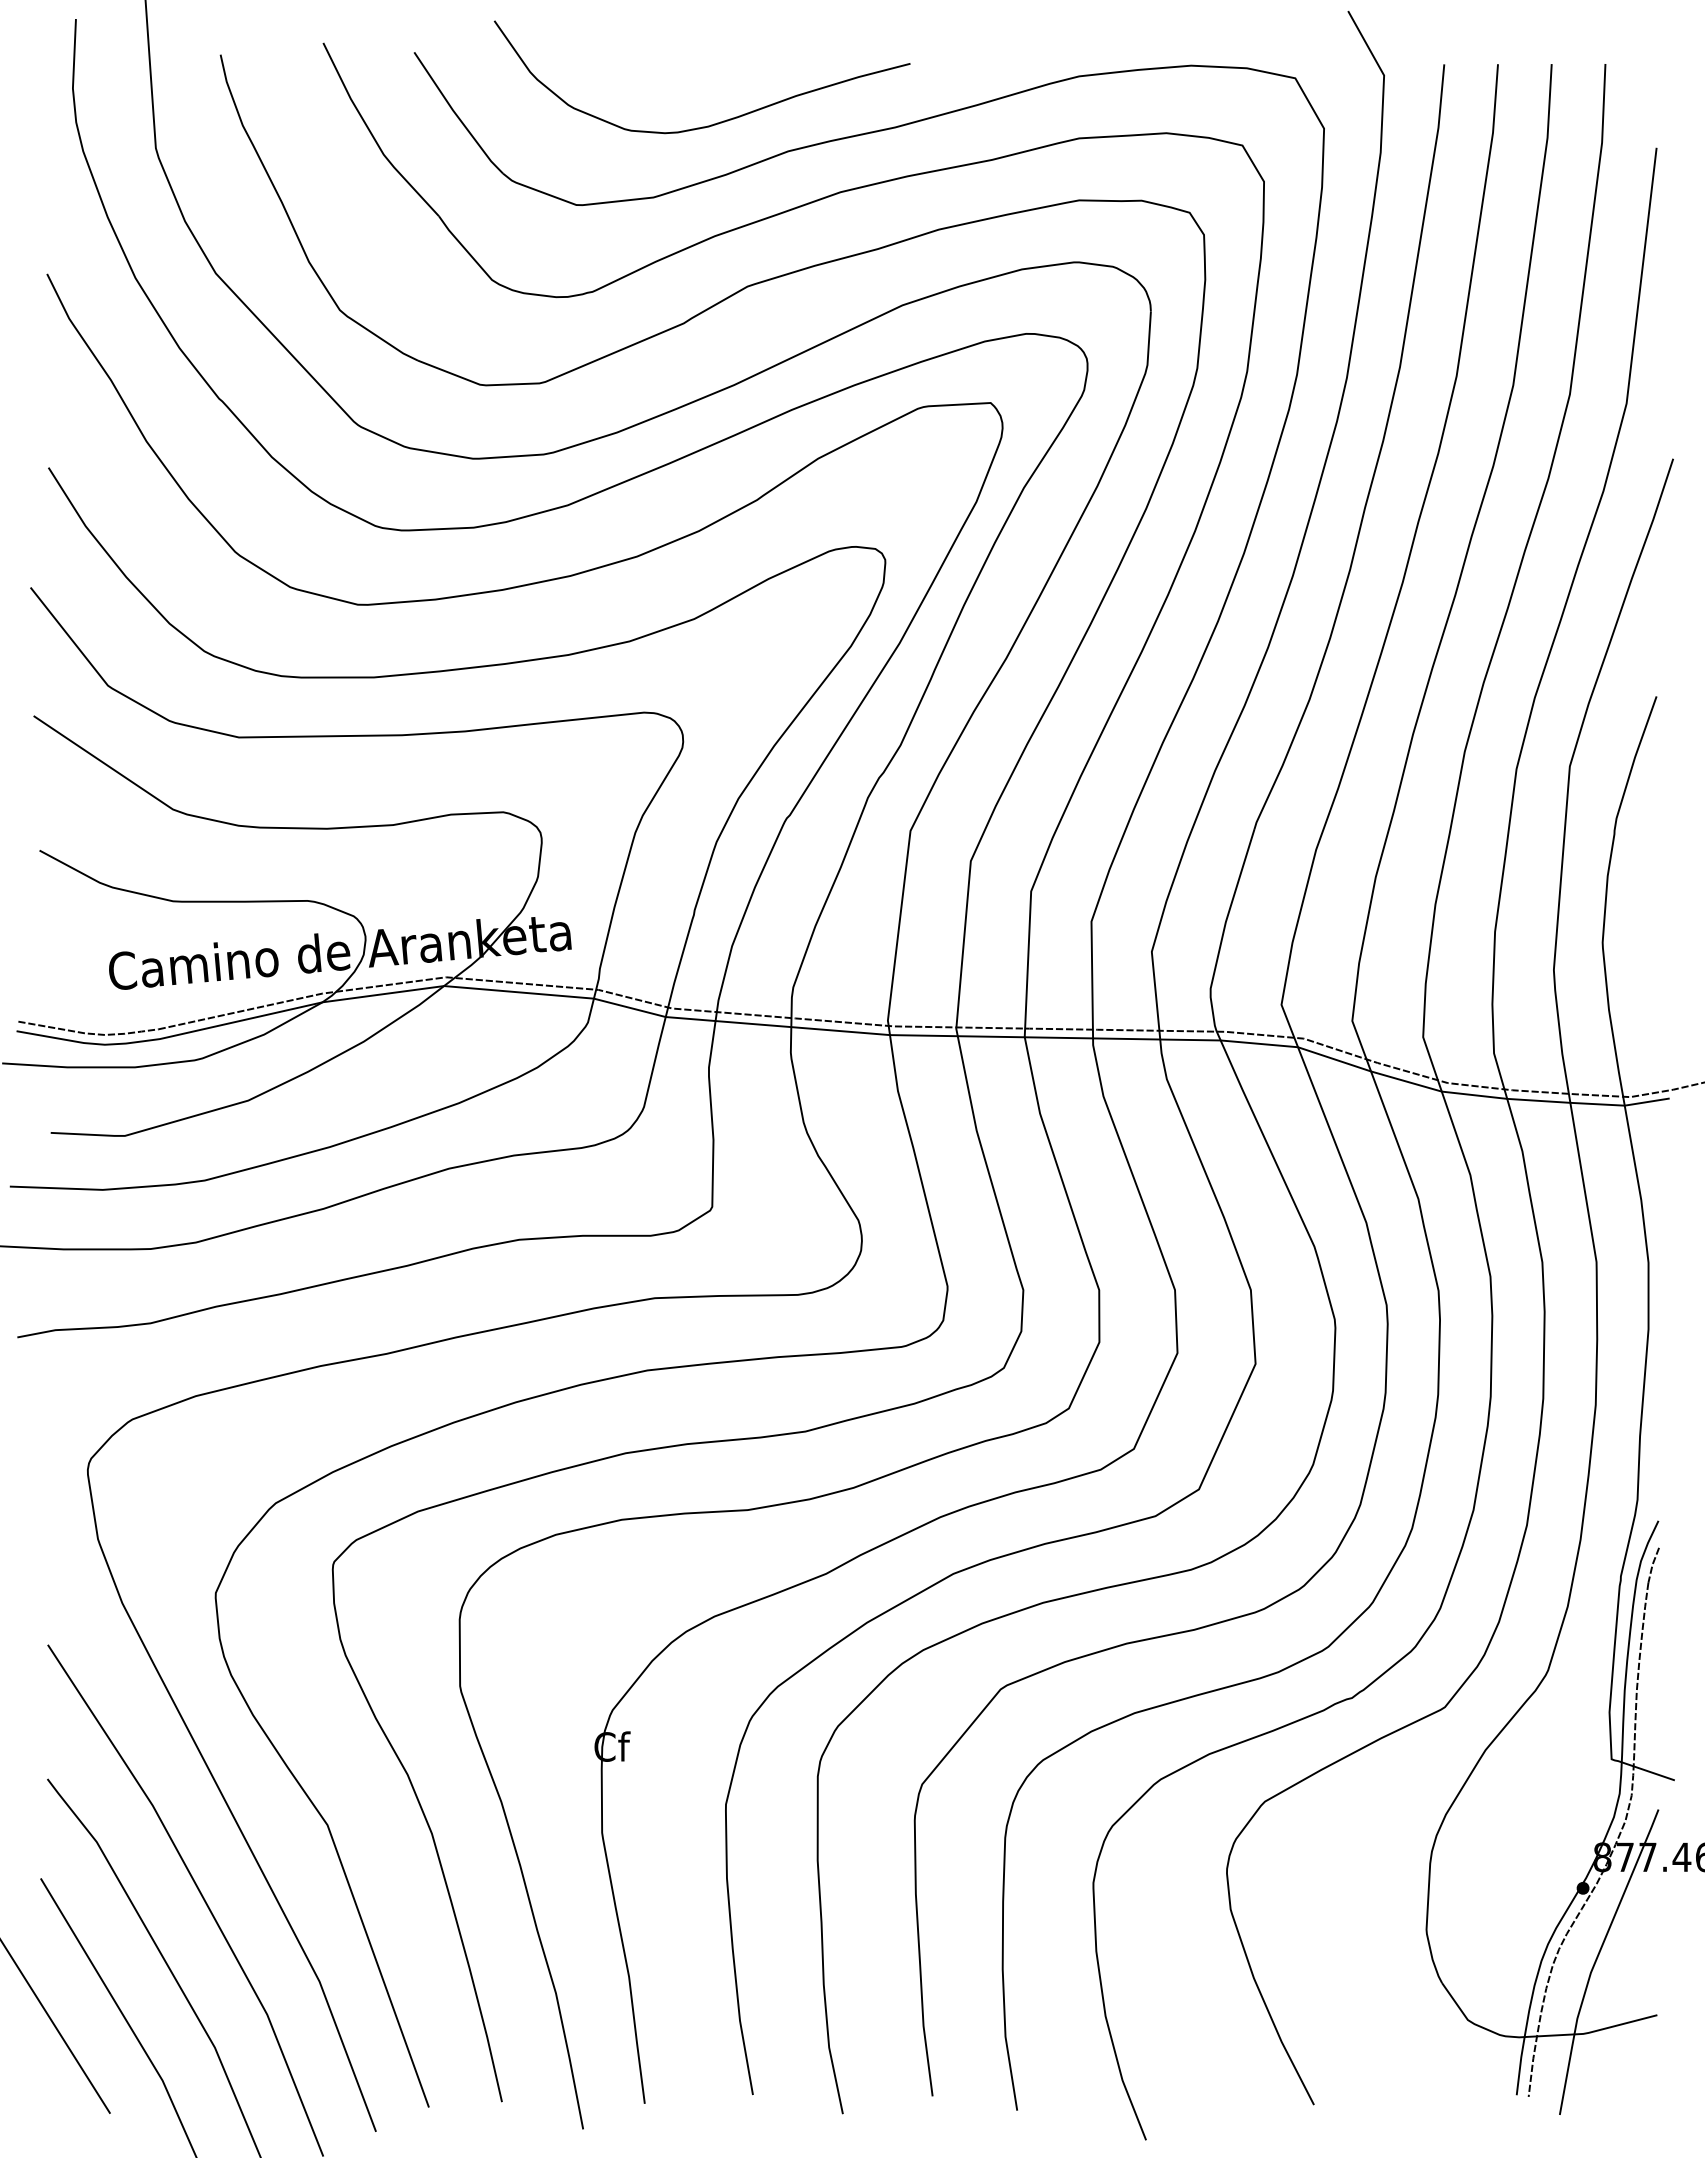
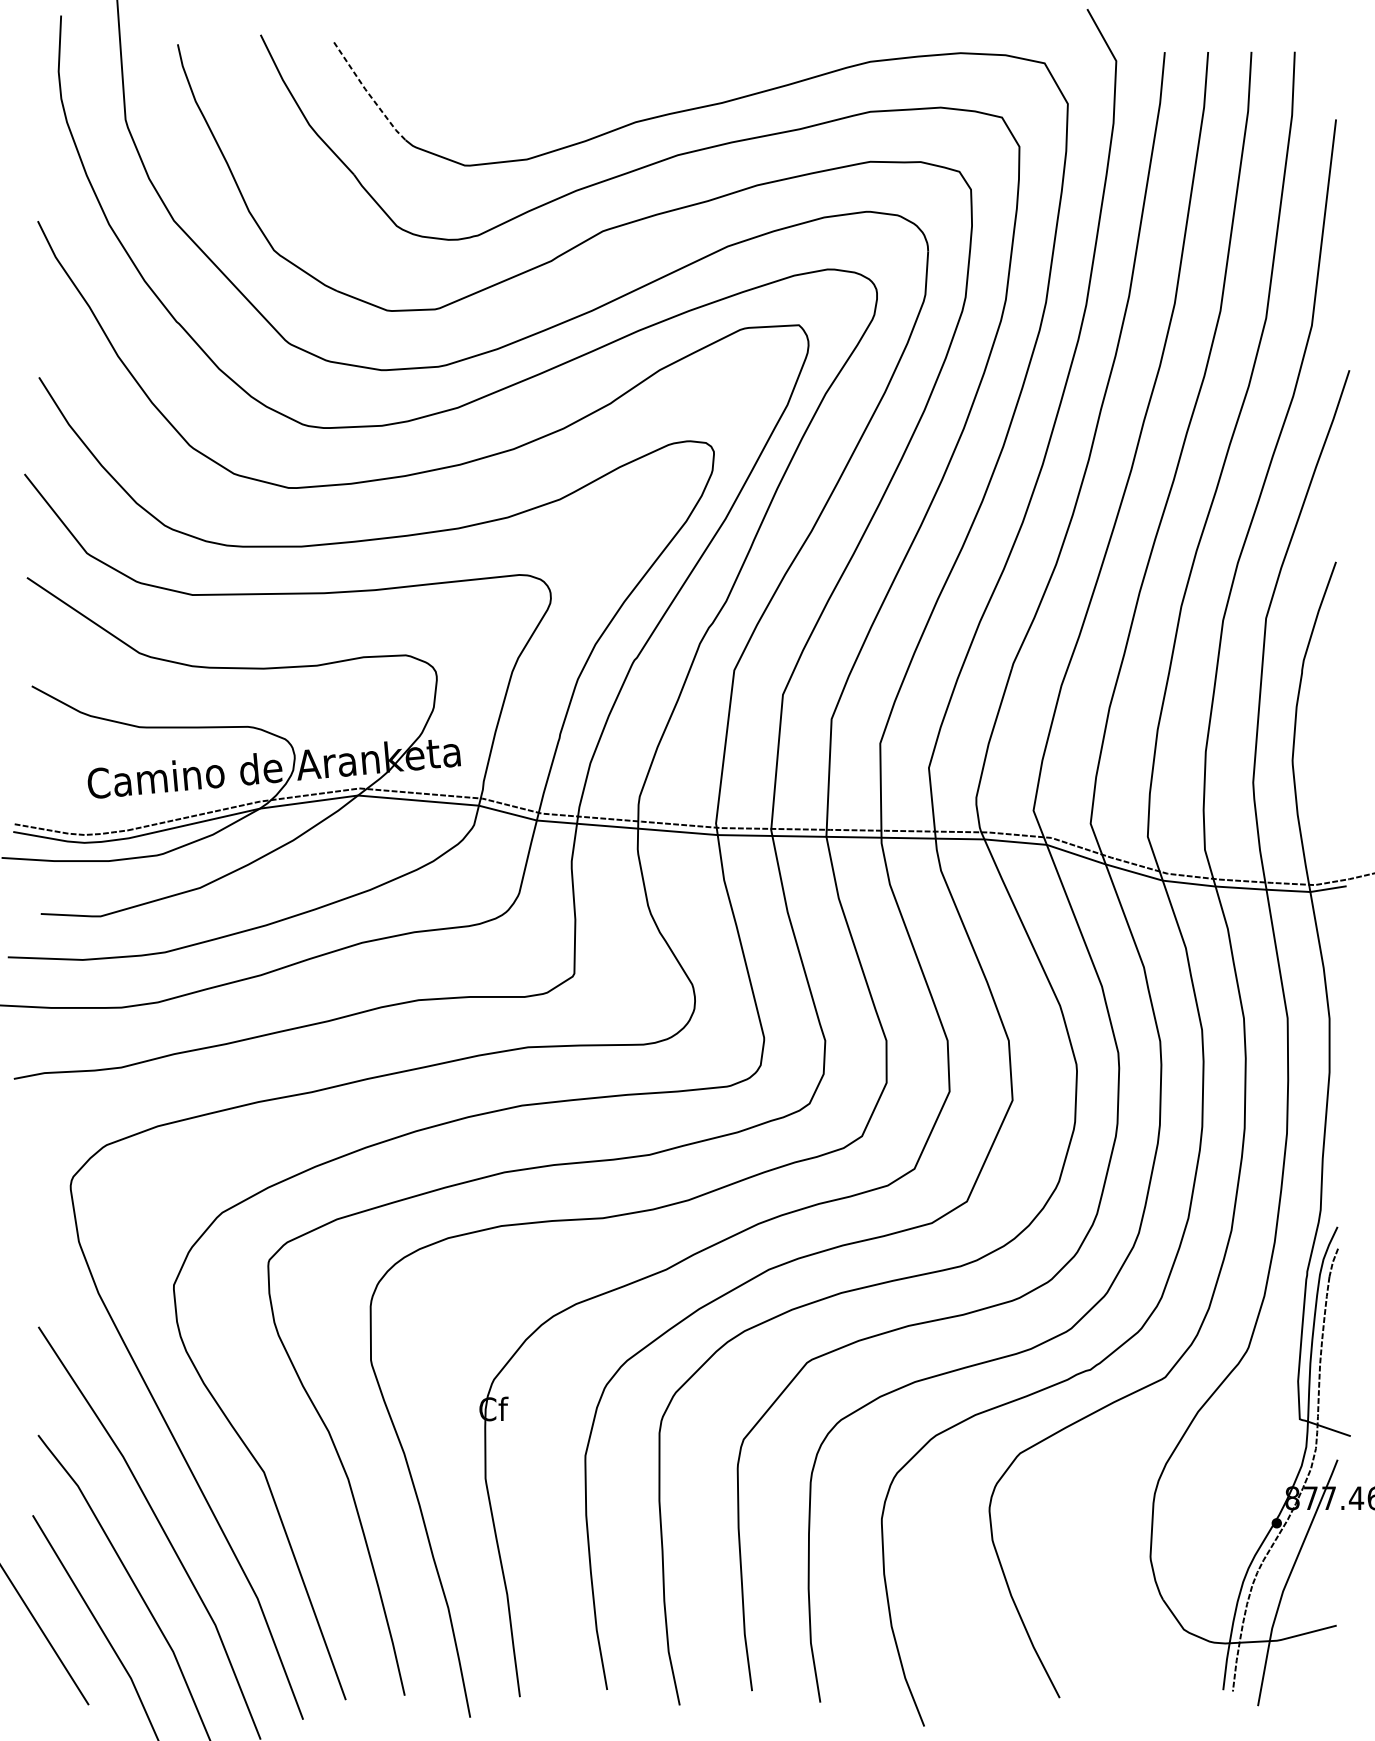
line: (456, 115) -> (368, 93), solid -> dashed
curve: (717, 122) -> (578, 98), removed

